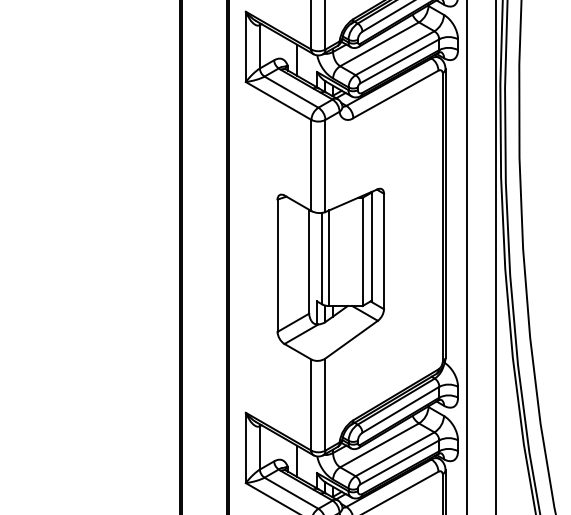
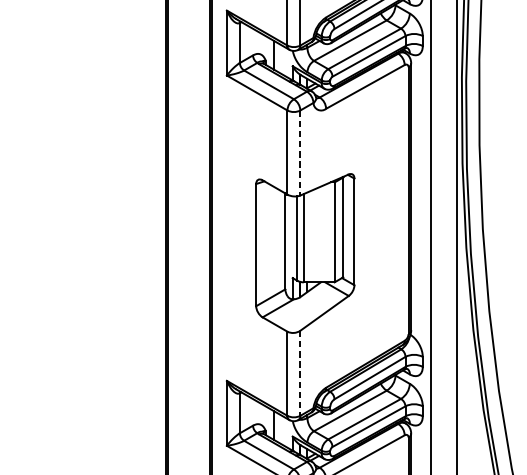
line: (325, 166) -> (300, 153), solid -> dashed
line: (325, 405) -> (300, 374), solid -> dashed

